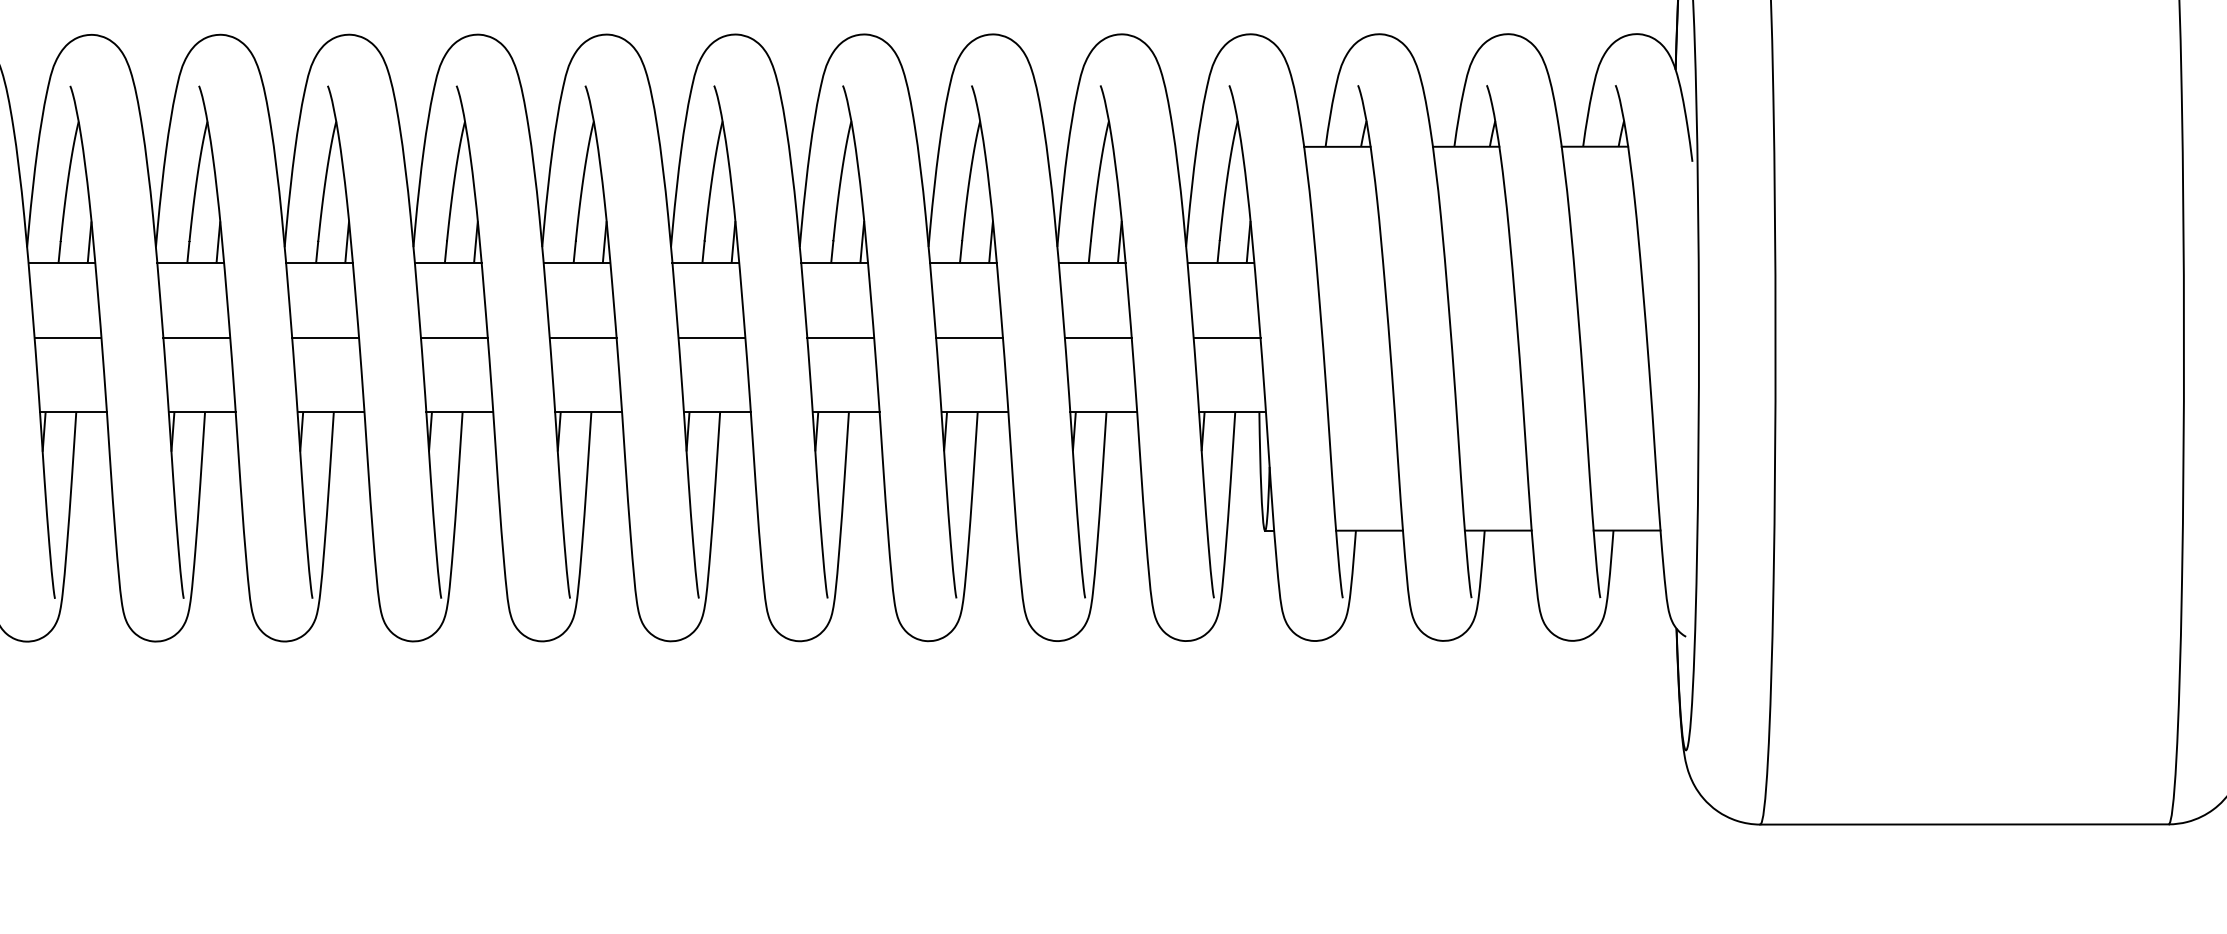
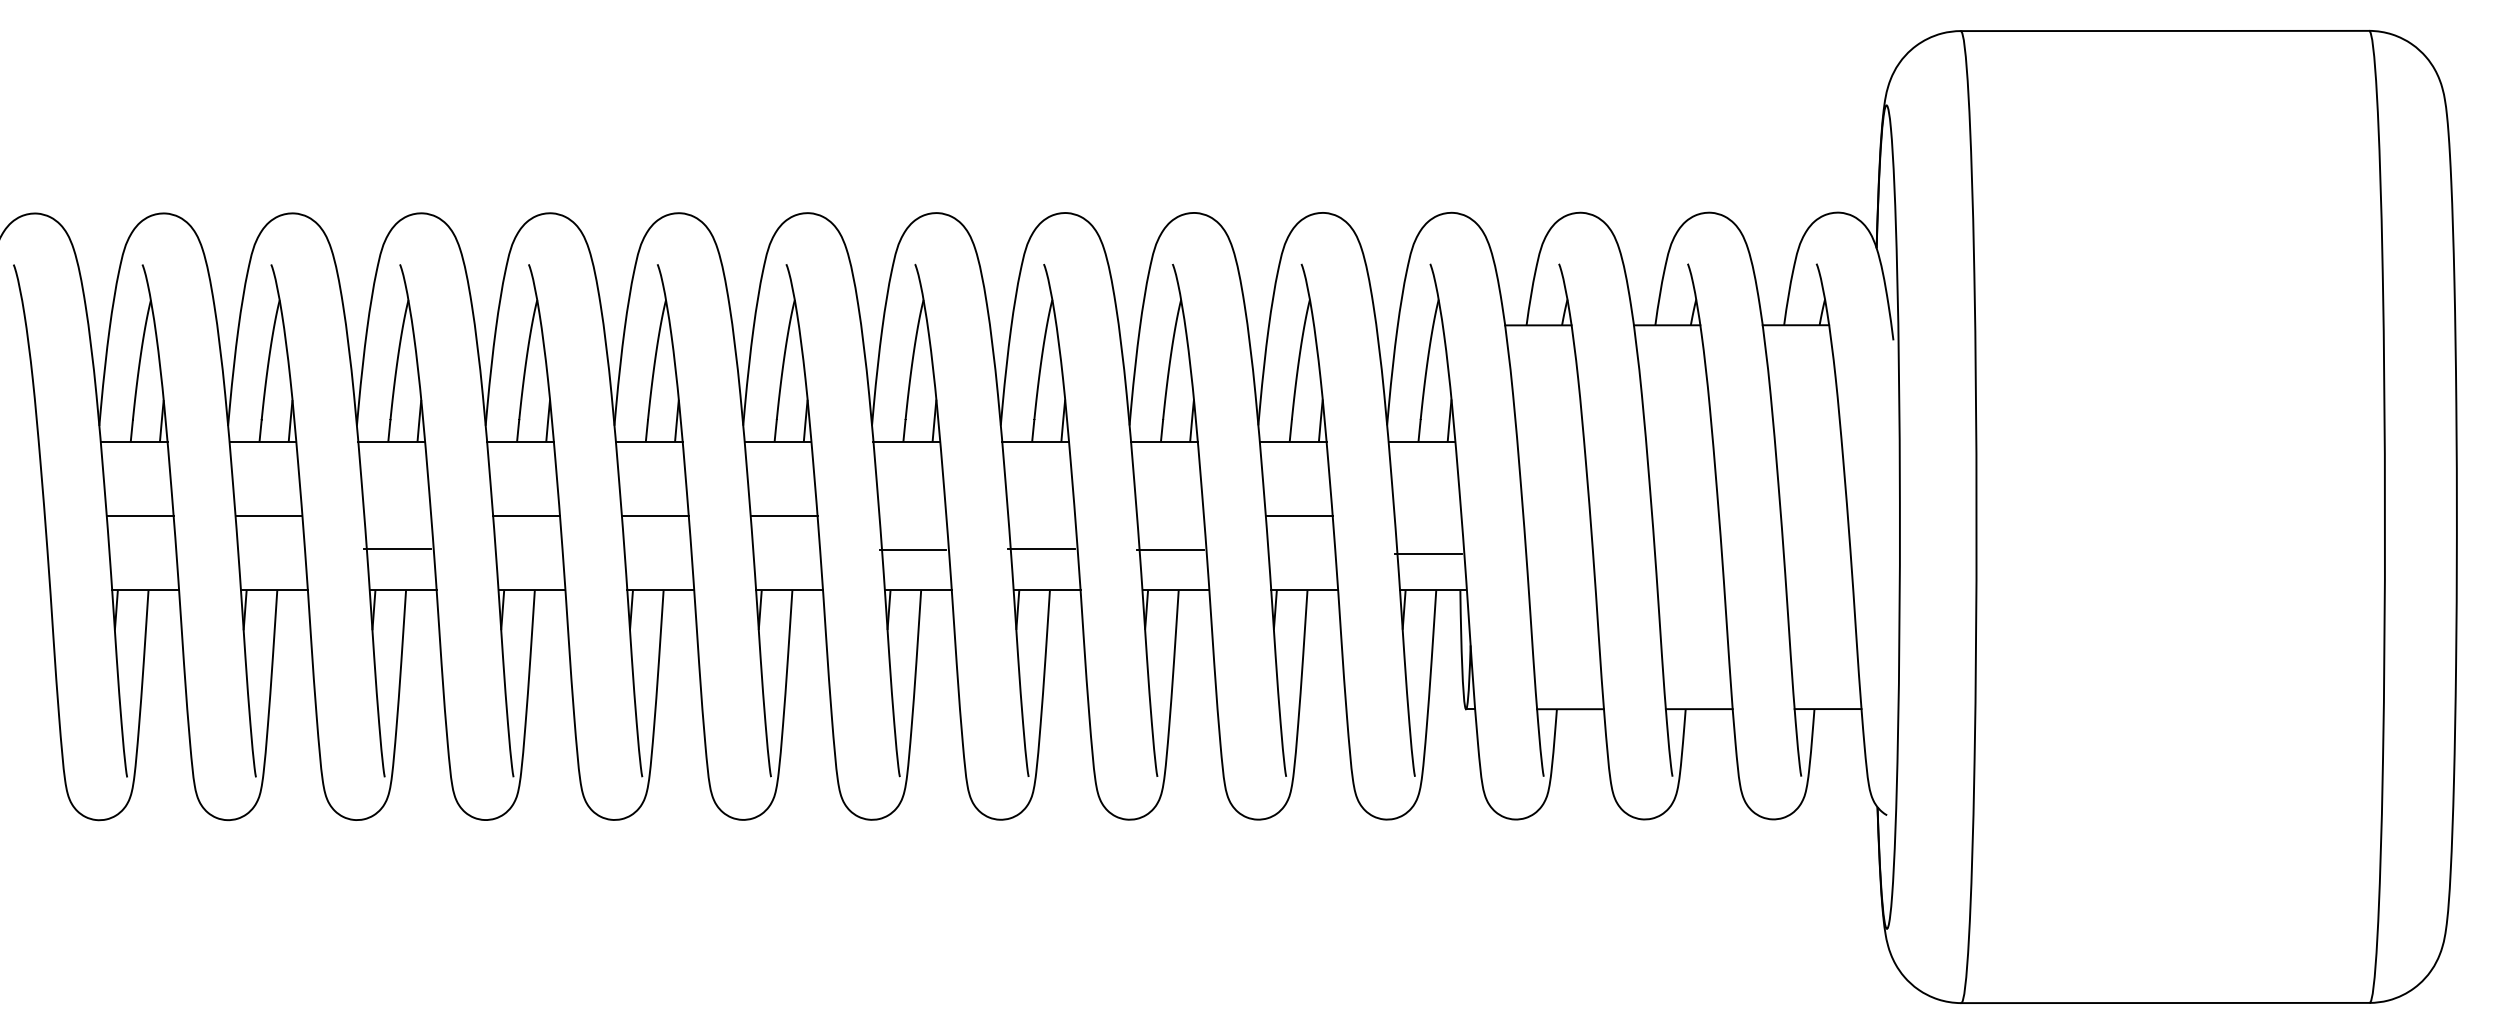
line: (196, 337) -> (397, 549), moved
line: (711, 337) -> (912, 550), moved
line: (840, 337) -> (1041, 549), moved
line: (969, 337) -> (1170, 550), moved
line: (1226, 337) -> (1427, 554), moved

